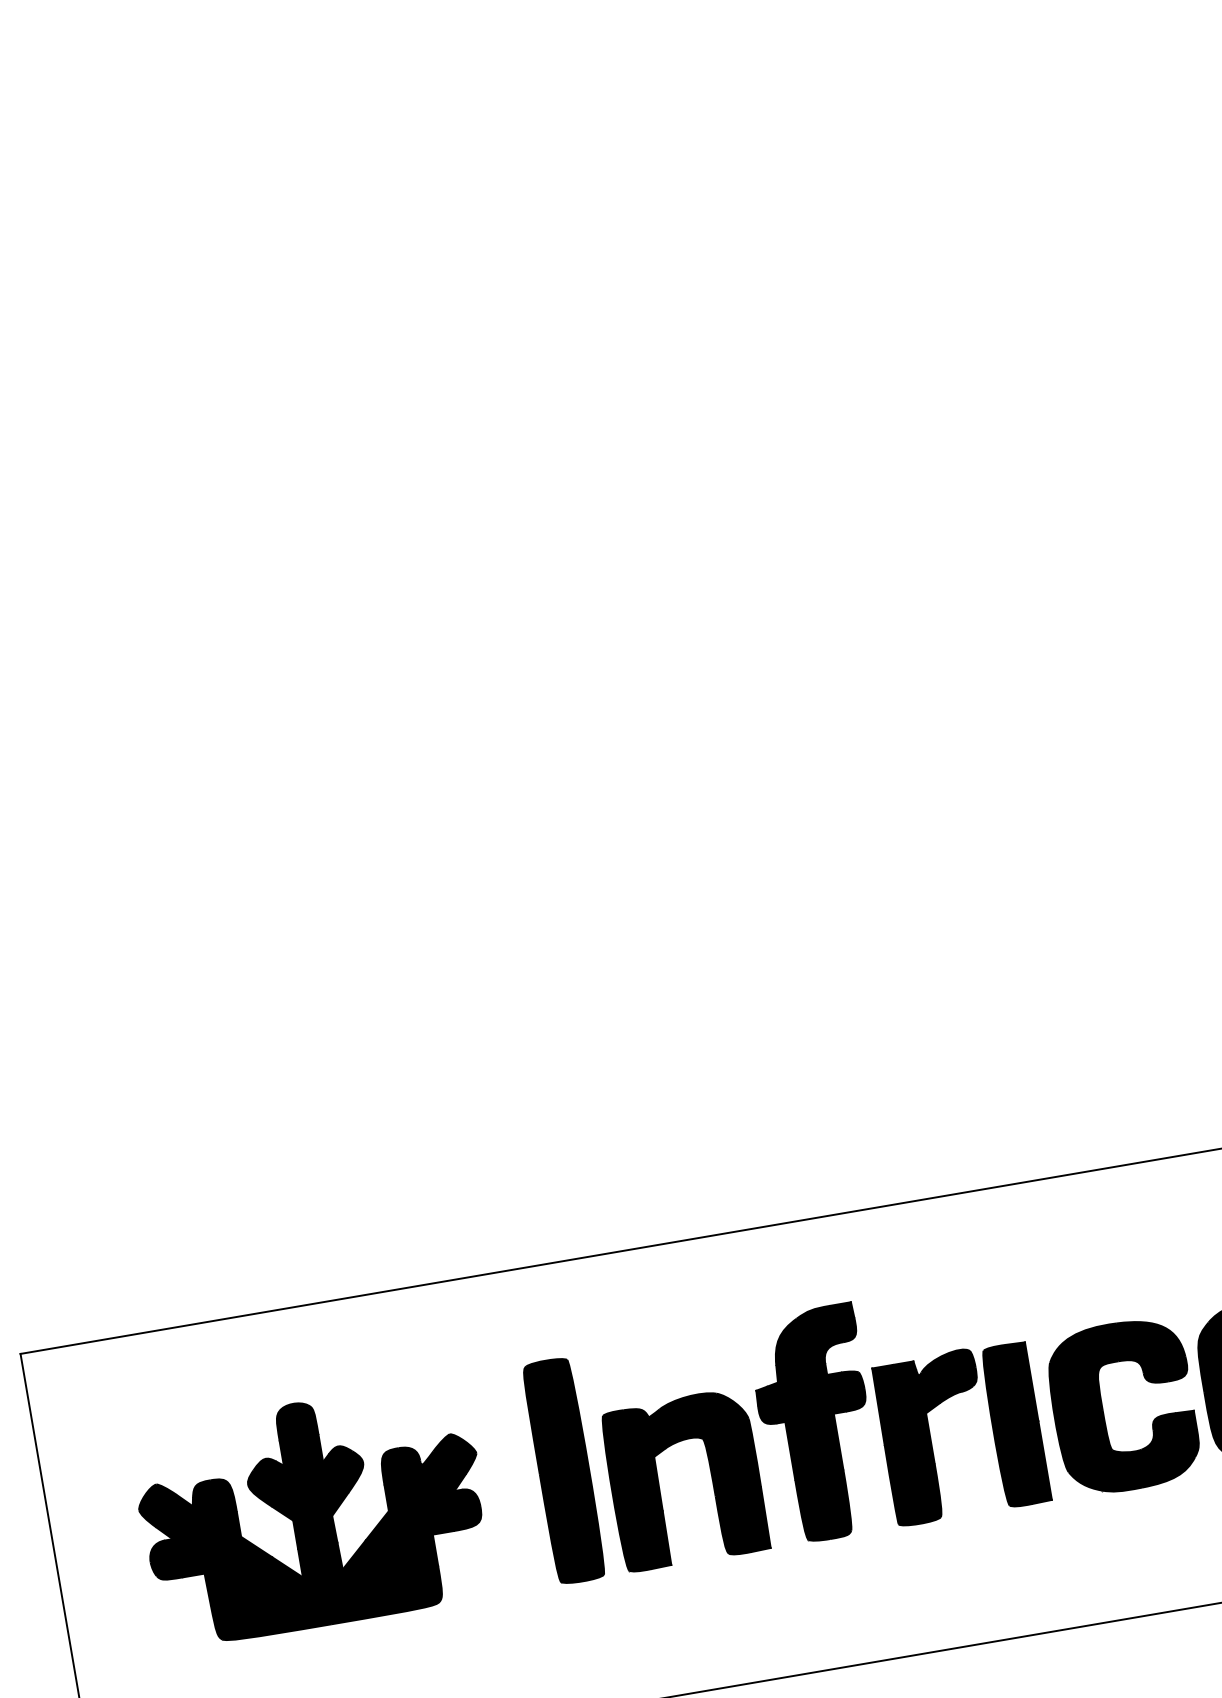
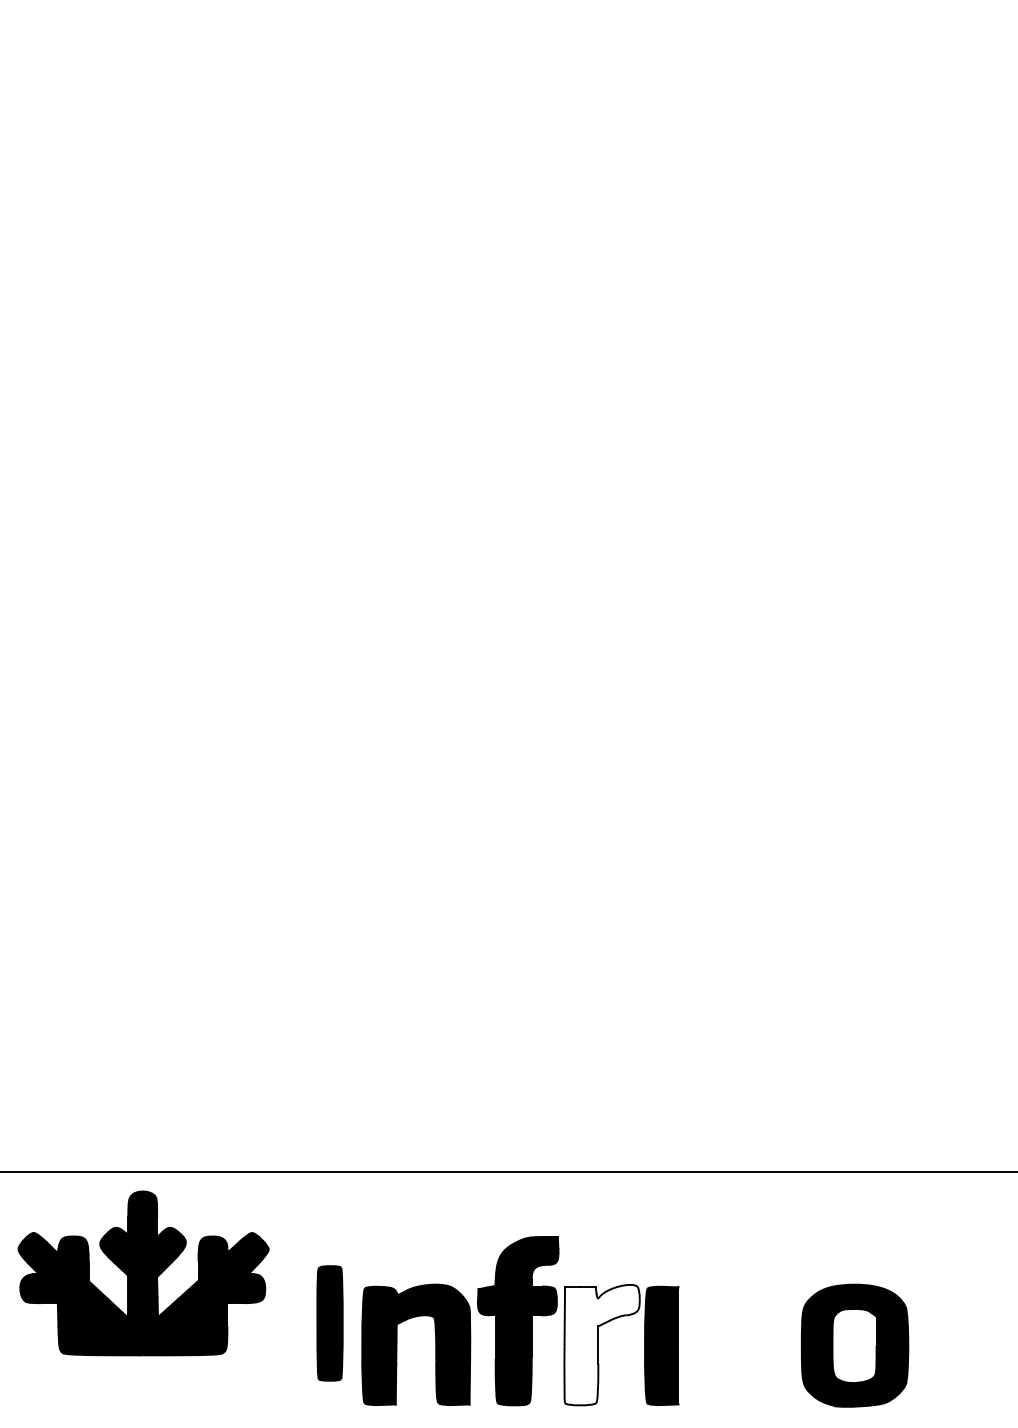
part: (1104, 1409) -> (727, 1345), removed
fill: (934, 1436) -> (601, 1344), removed
part: (563, 1471) -> (329, 1323), size x0.7
part: (313, 1514) -> (143, 1273), moved

